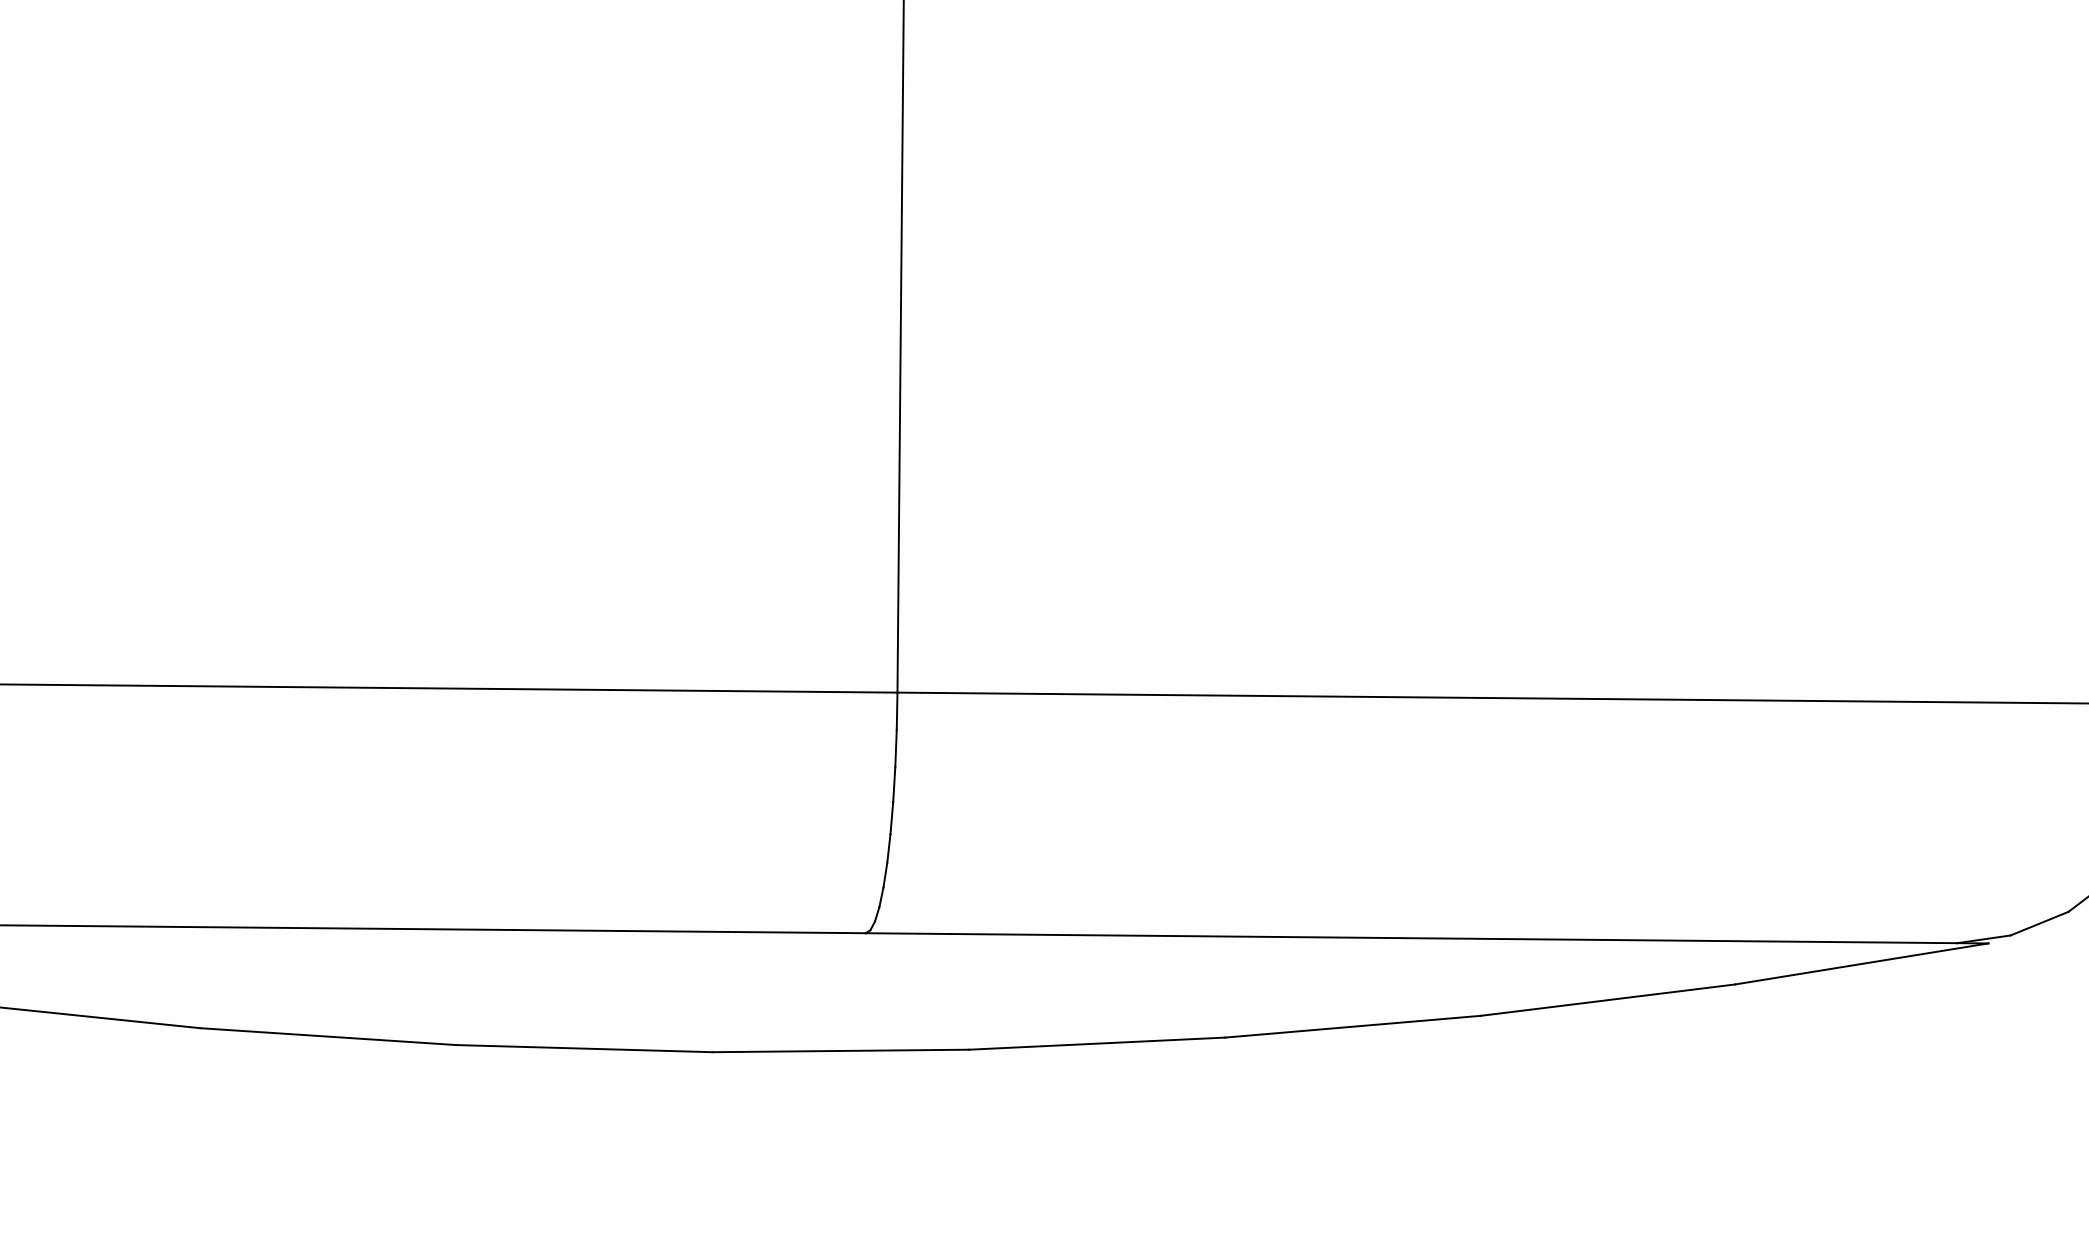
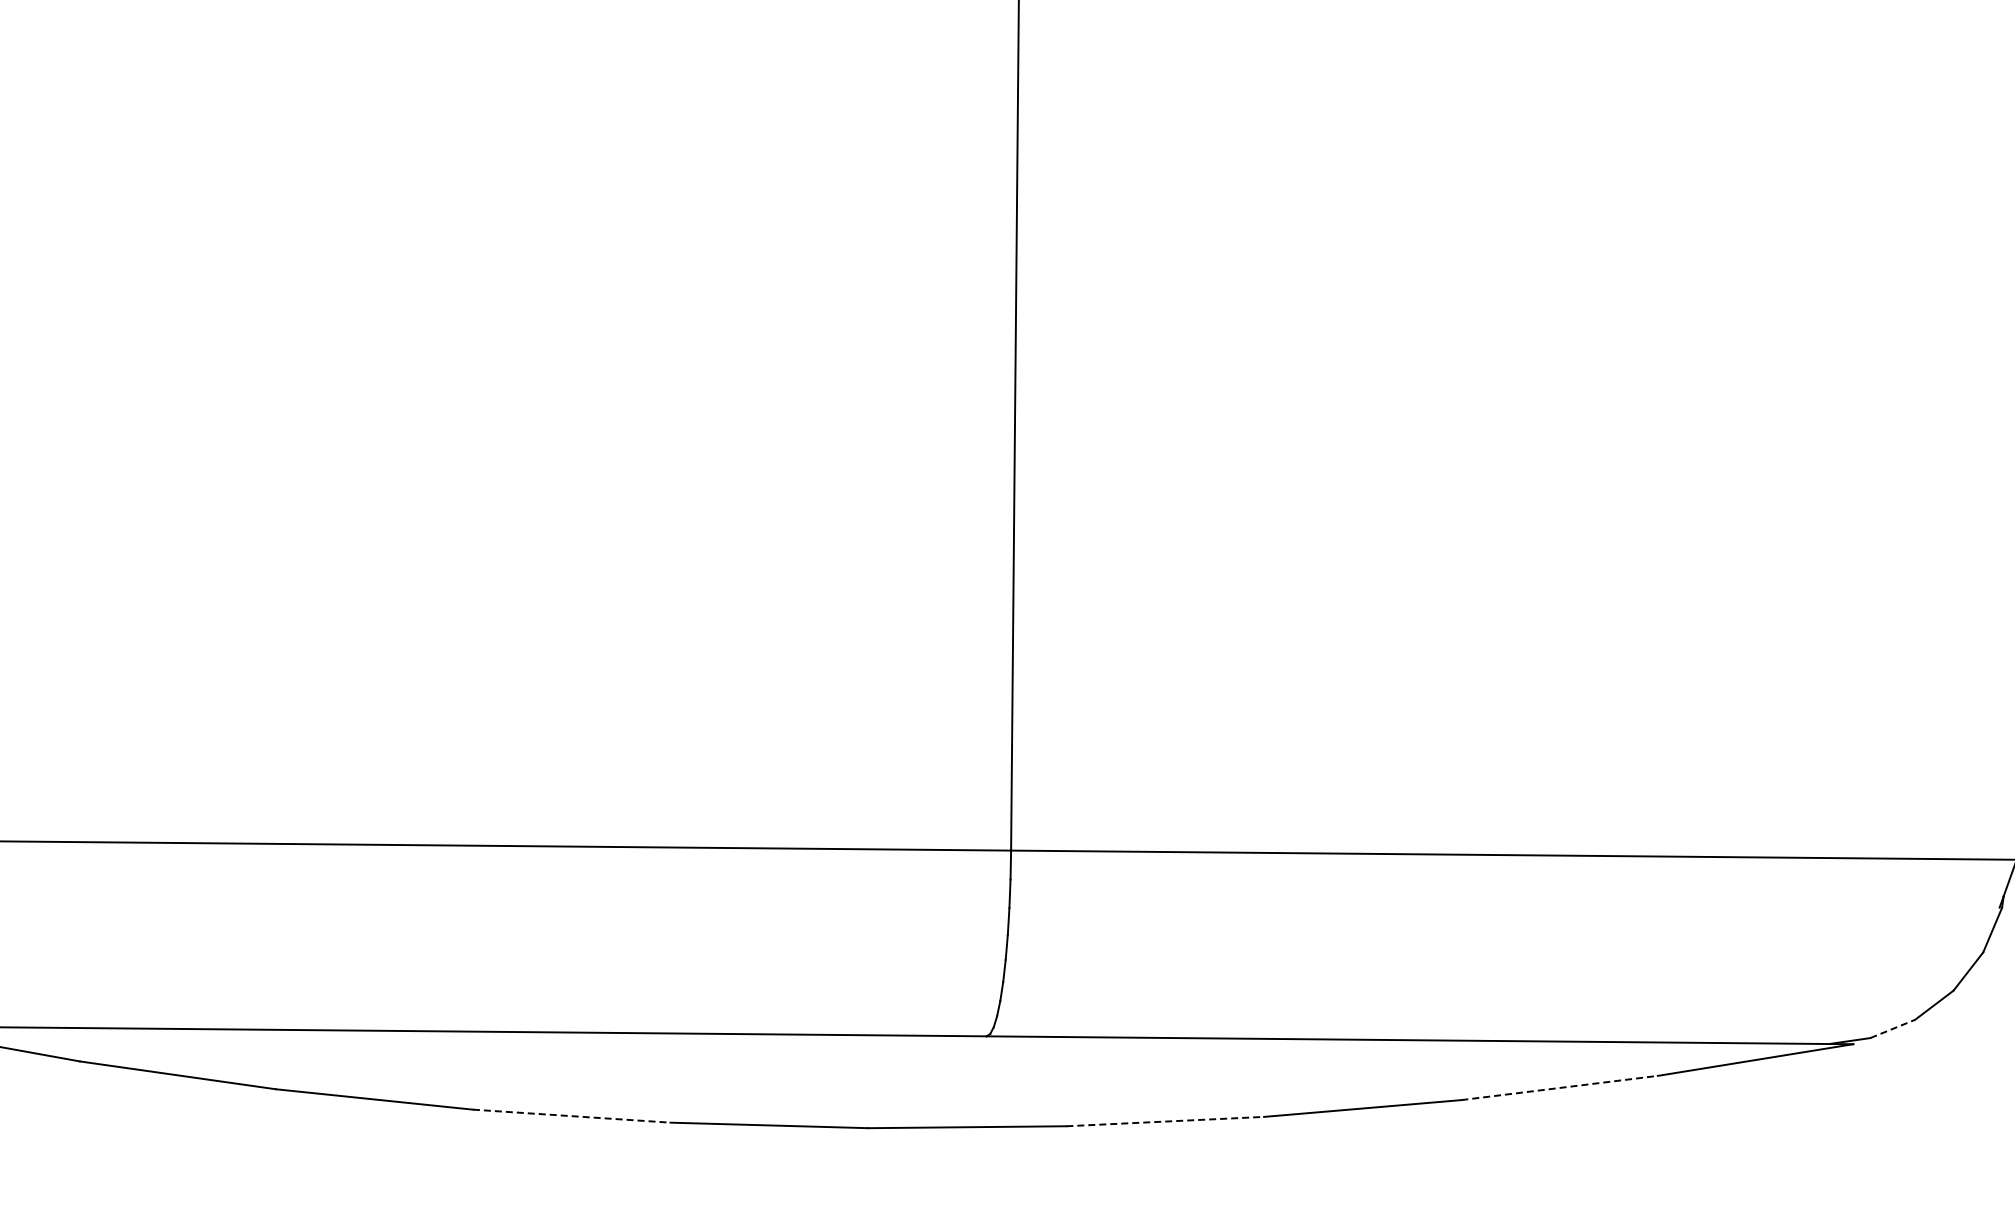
line: (2040, 923) -> (1893, 1028), solid -> dashed
line: (1609, 999) -> (1560, 1087), solid -> dashed
line: (329, 1037) -> (572, 1116), solid -> dashed
line: (1097, 1043) -> (1165, 1121), solid -> dashed

